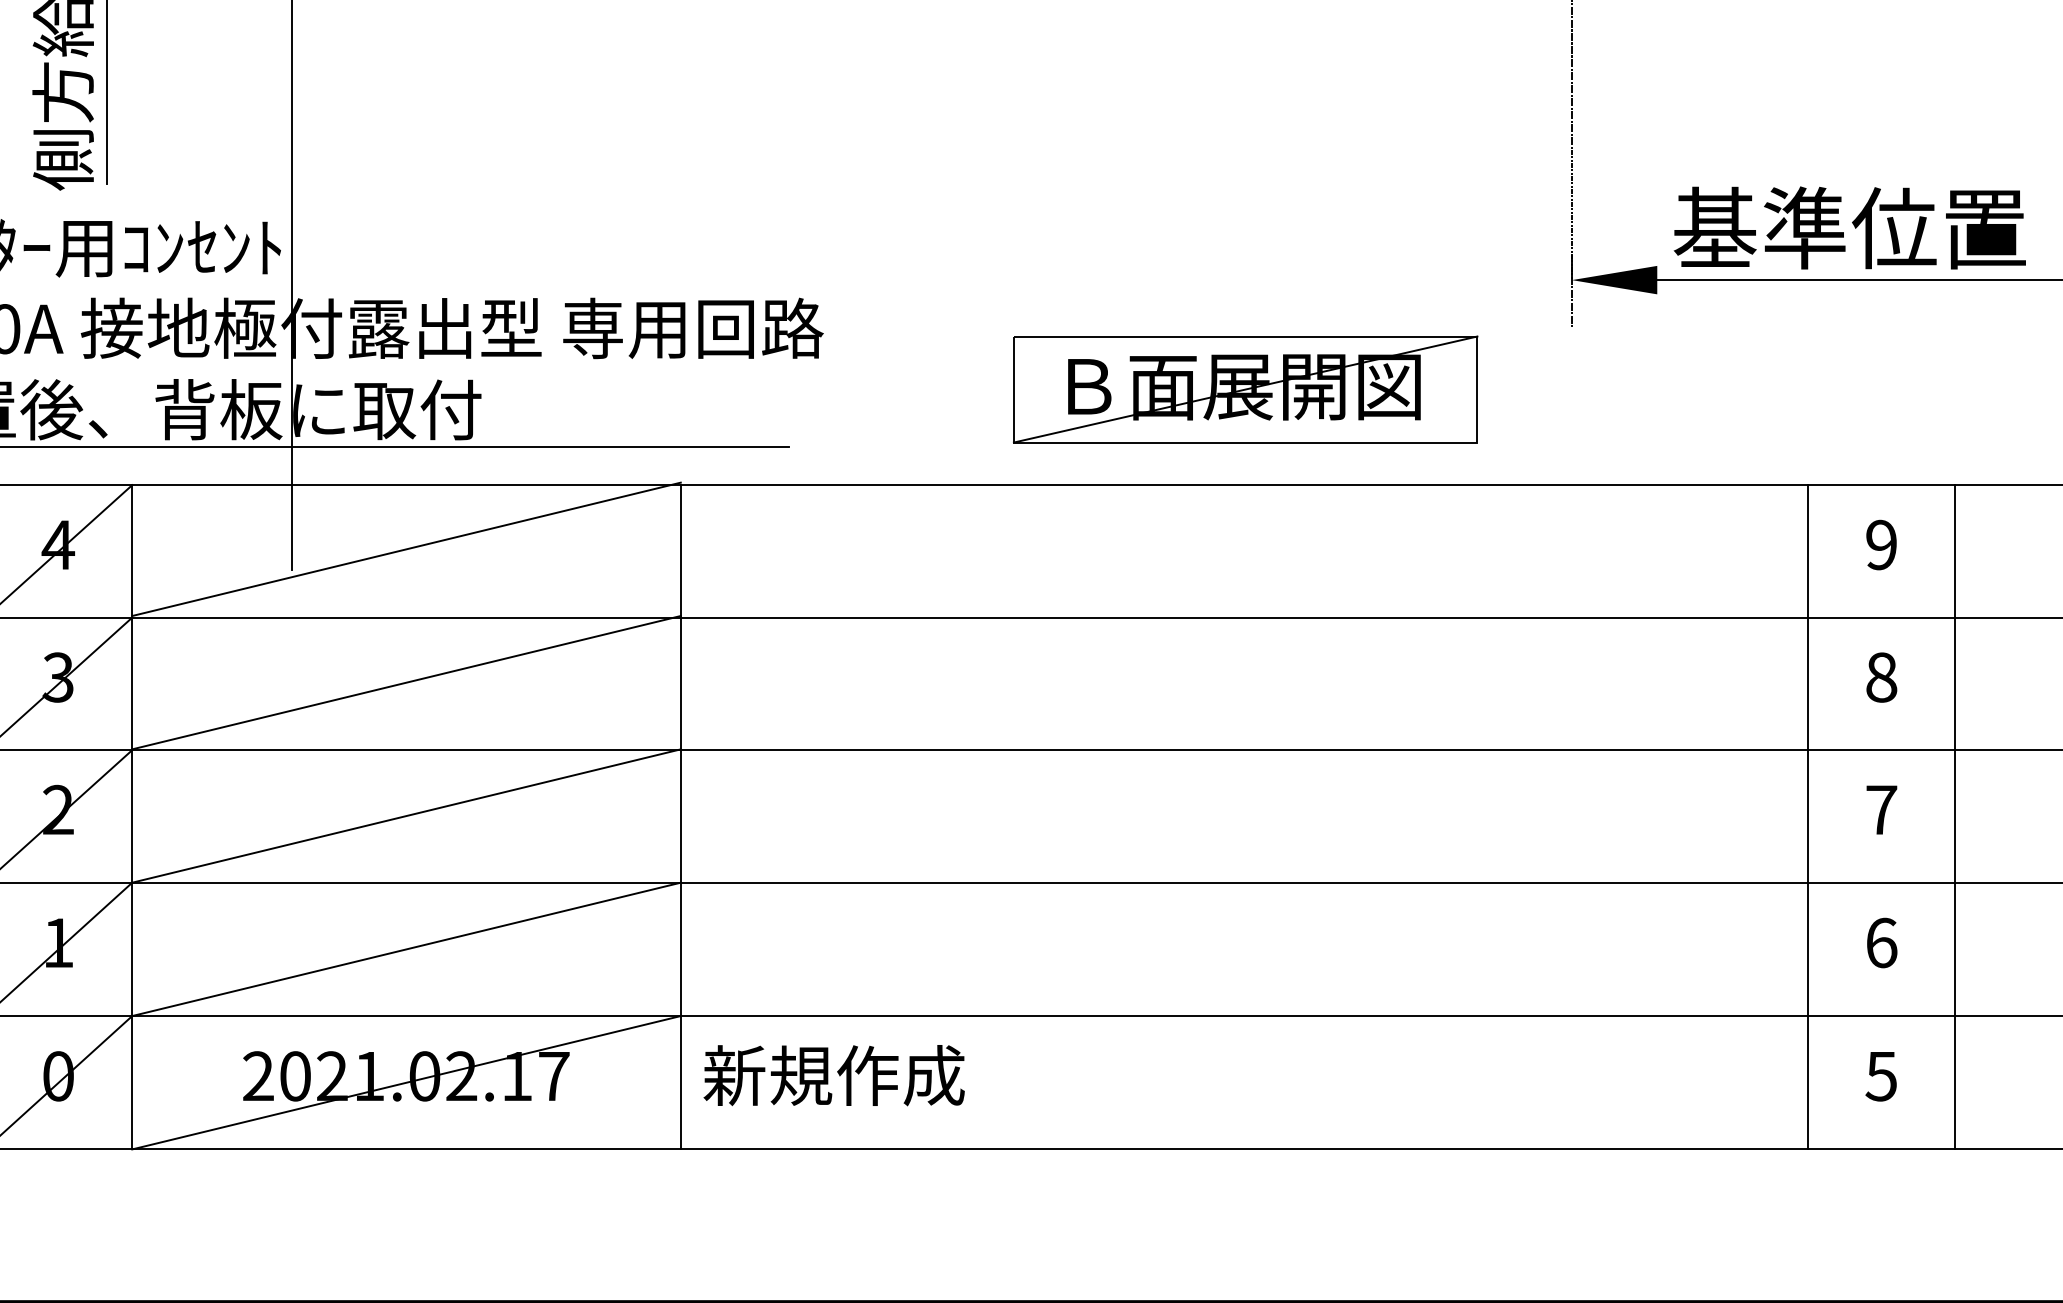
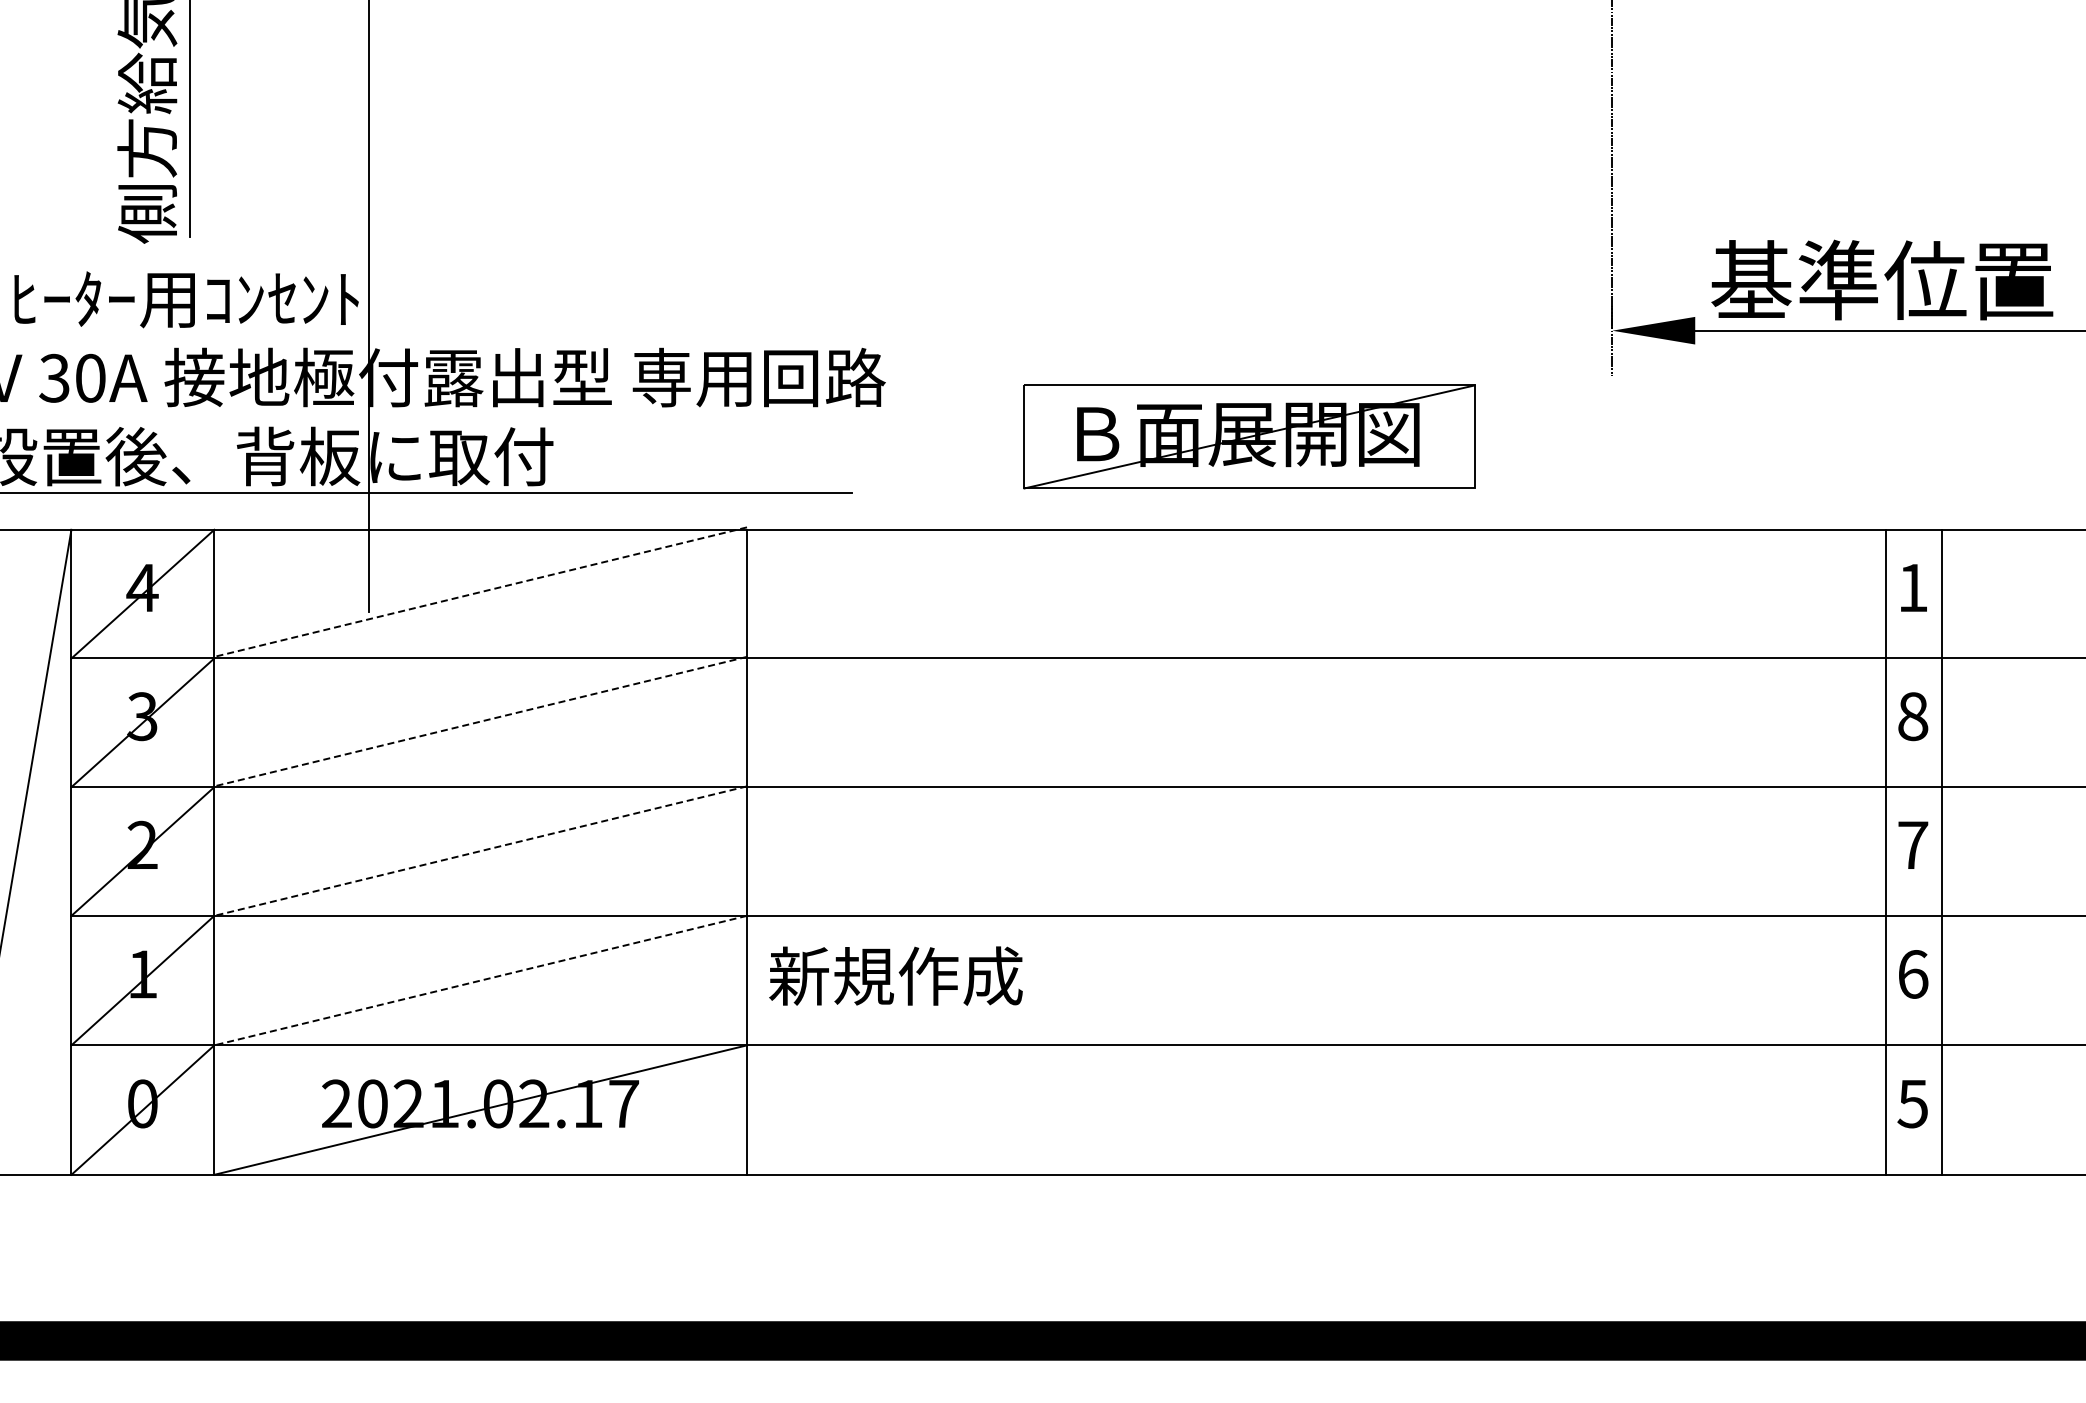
part: (1245, 389) -> (1249, 436), moved
text: (1881, 544) -> (1912, 587), 9 -> 1
line: (406, 549) -> (480, 592), solid -> dashed
line: (406, 682) -> (480, 721), solid -> dashed
line: (406, 816) -> (480, 851), solid -> dashed
line: (1807, 816) -> (1885, 851), moved
line: (1955, 816) -> (1941, 851), moved
line: (406, 949) -> (480, 980), solid -> dashed
text: (833, 1074) -> (895, 975), moved

